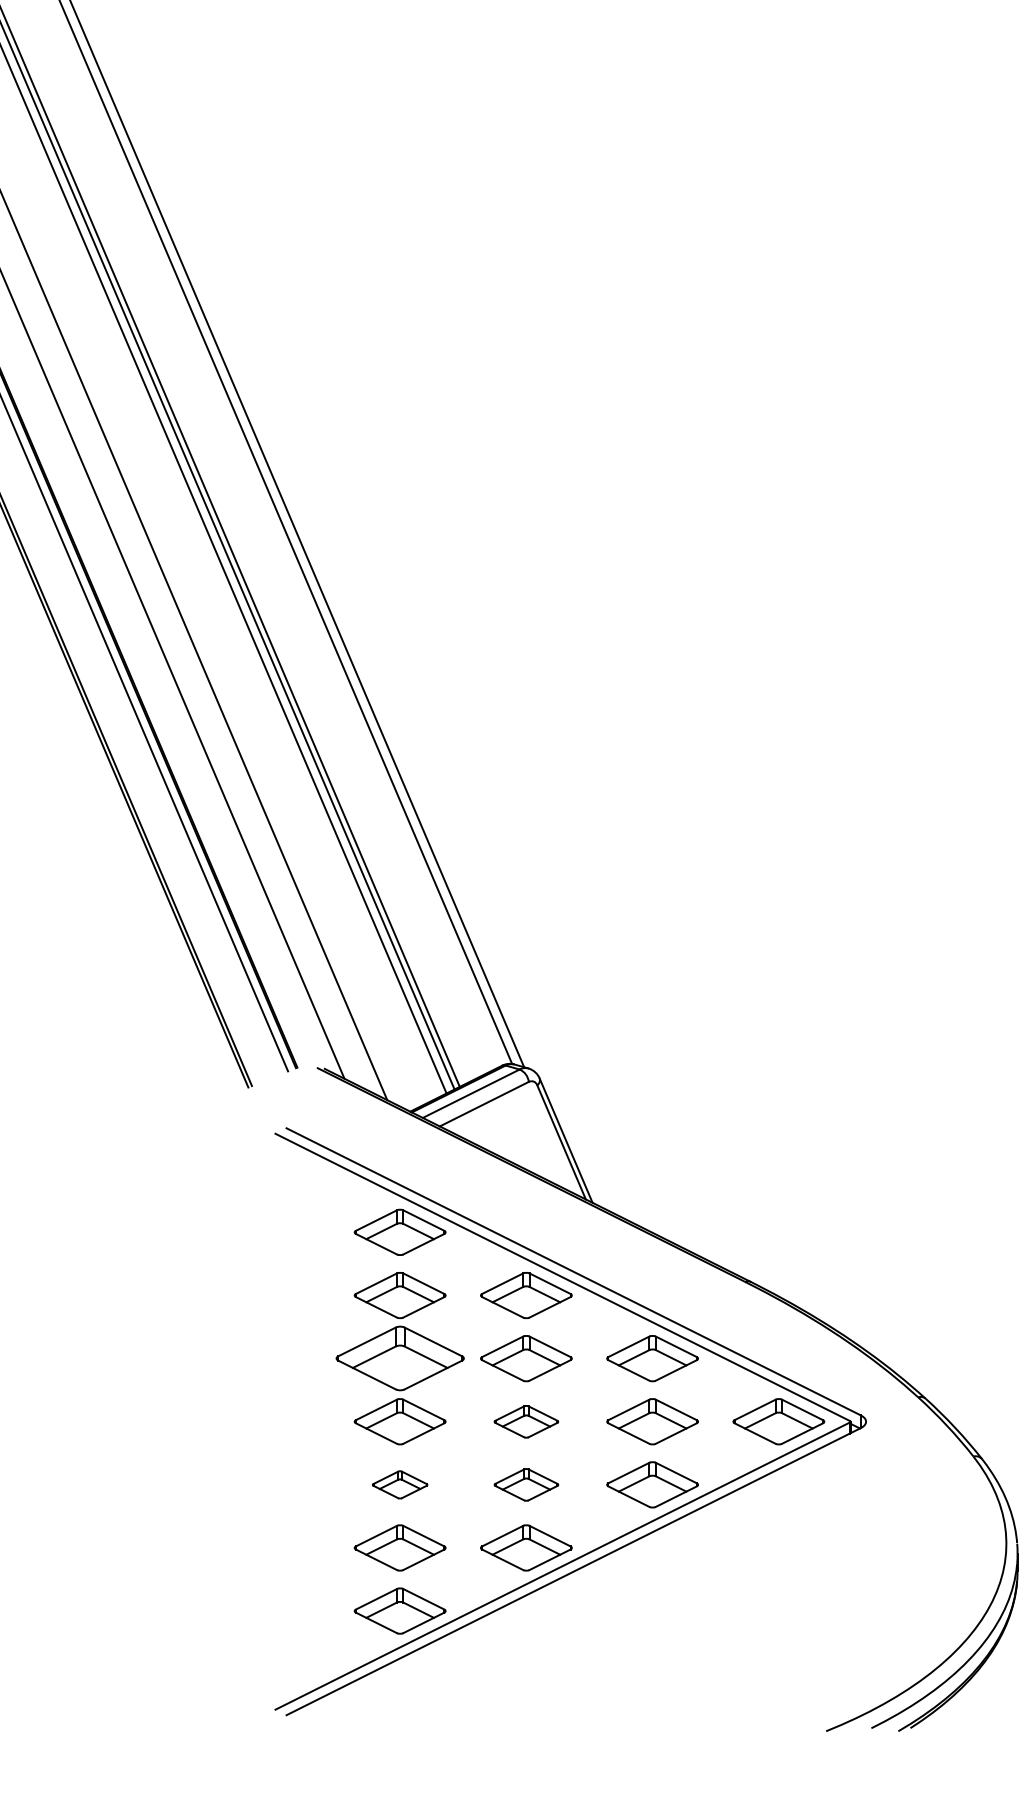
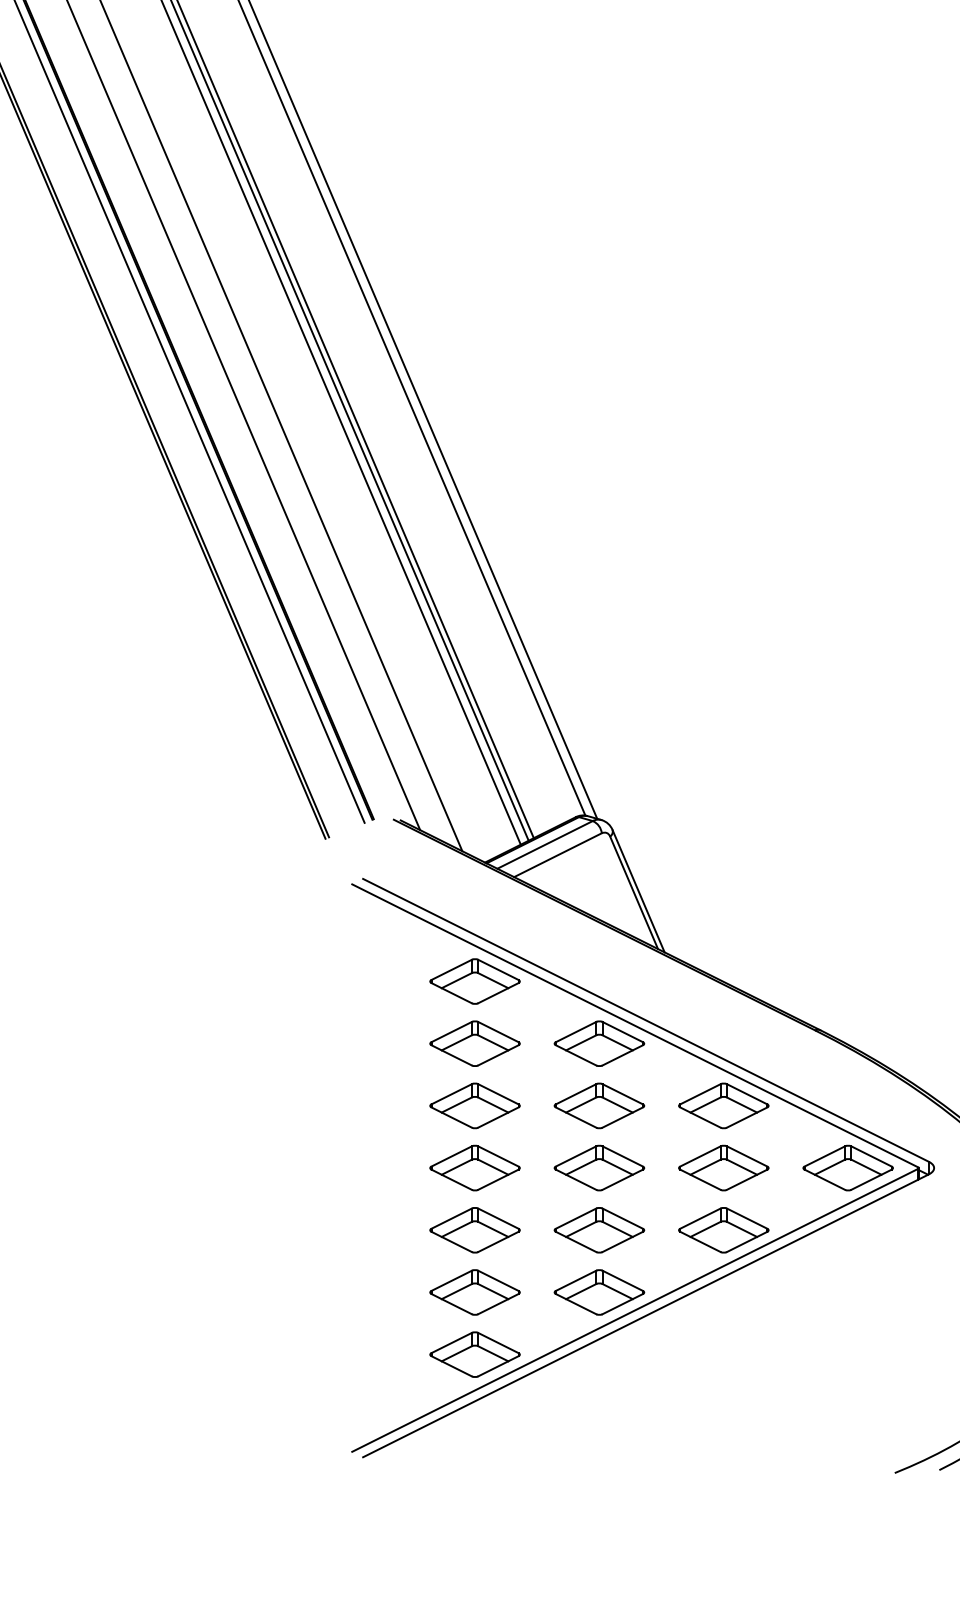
part: (399, 1358) -> (474, 1105), size x0.71
part: (526, 1421) -> (599, 1167), size x1.43
part: (399, 1484) -> (474, 1229), size x1.67
part: (526, 1484) -> (599, 1229), size x1.43

